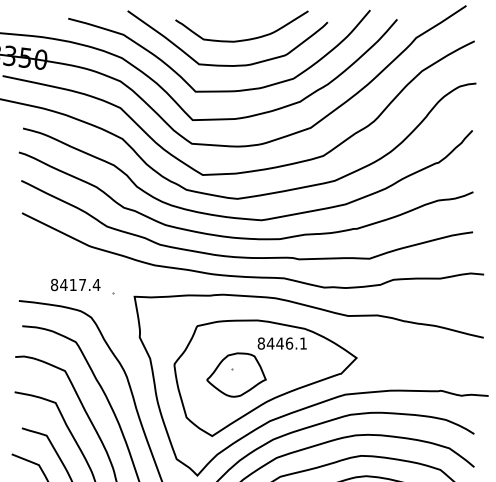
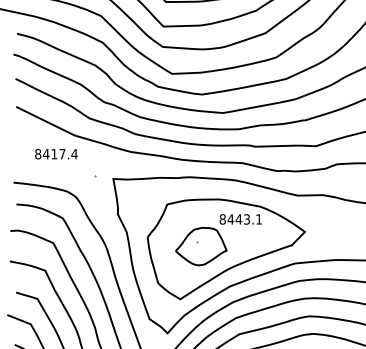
text: (75, 284) -> (56, 153), moved
text: (289, 343) -> (247, 219), 8446.1 -> 8443.1

